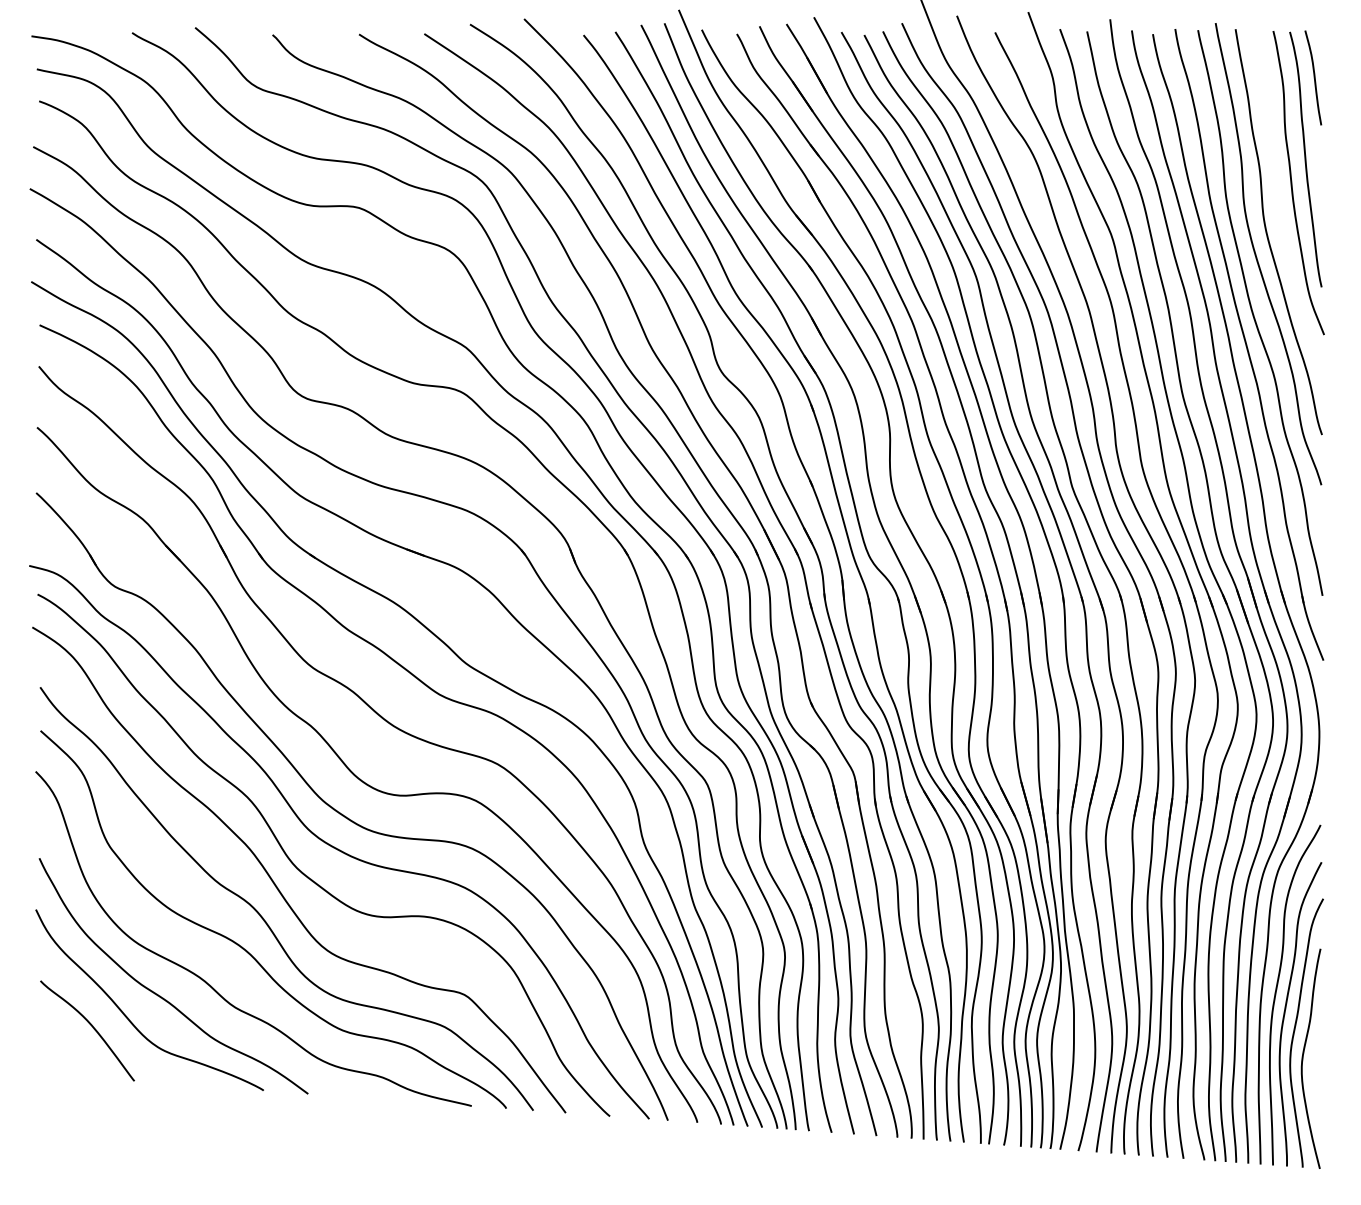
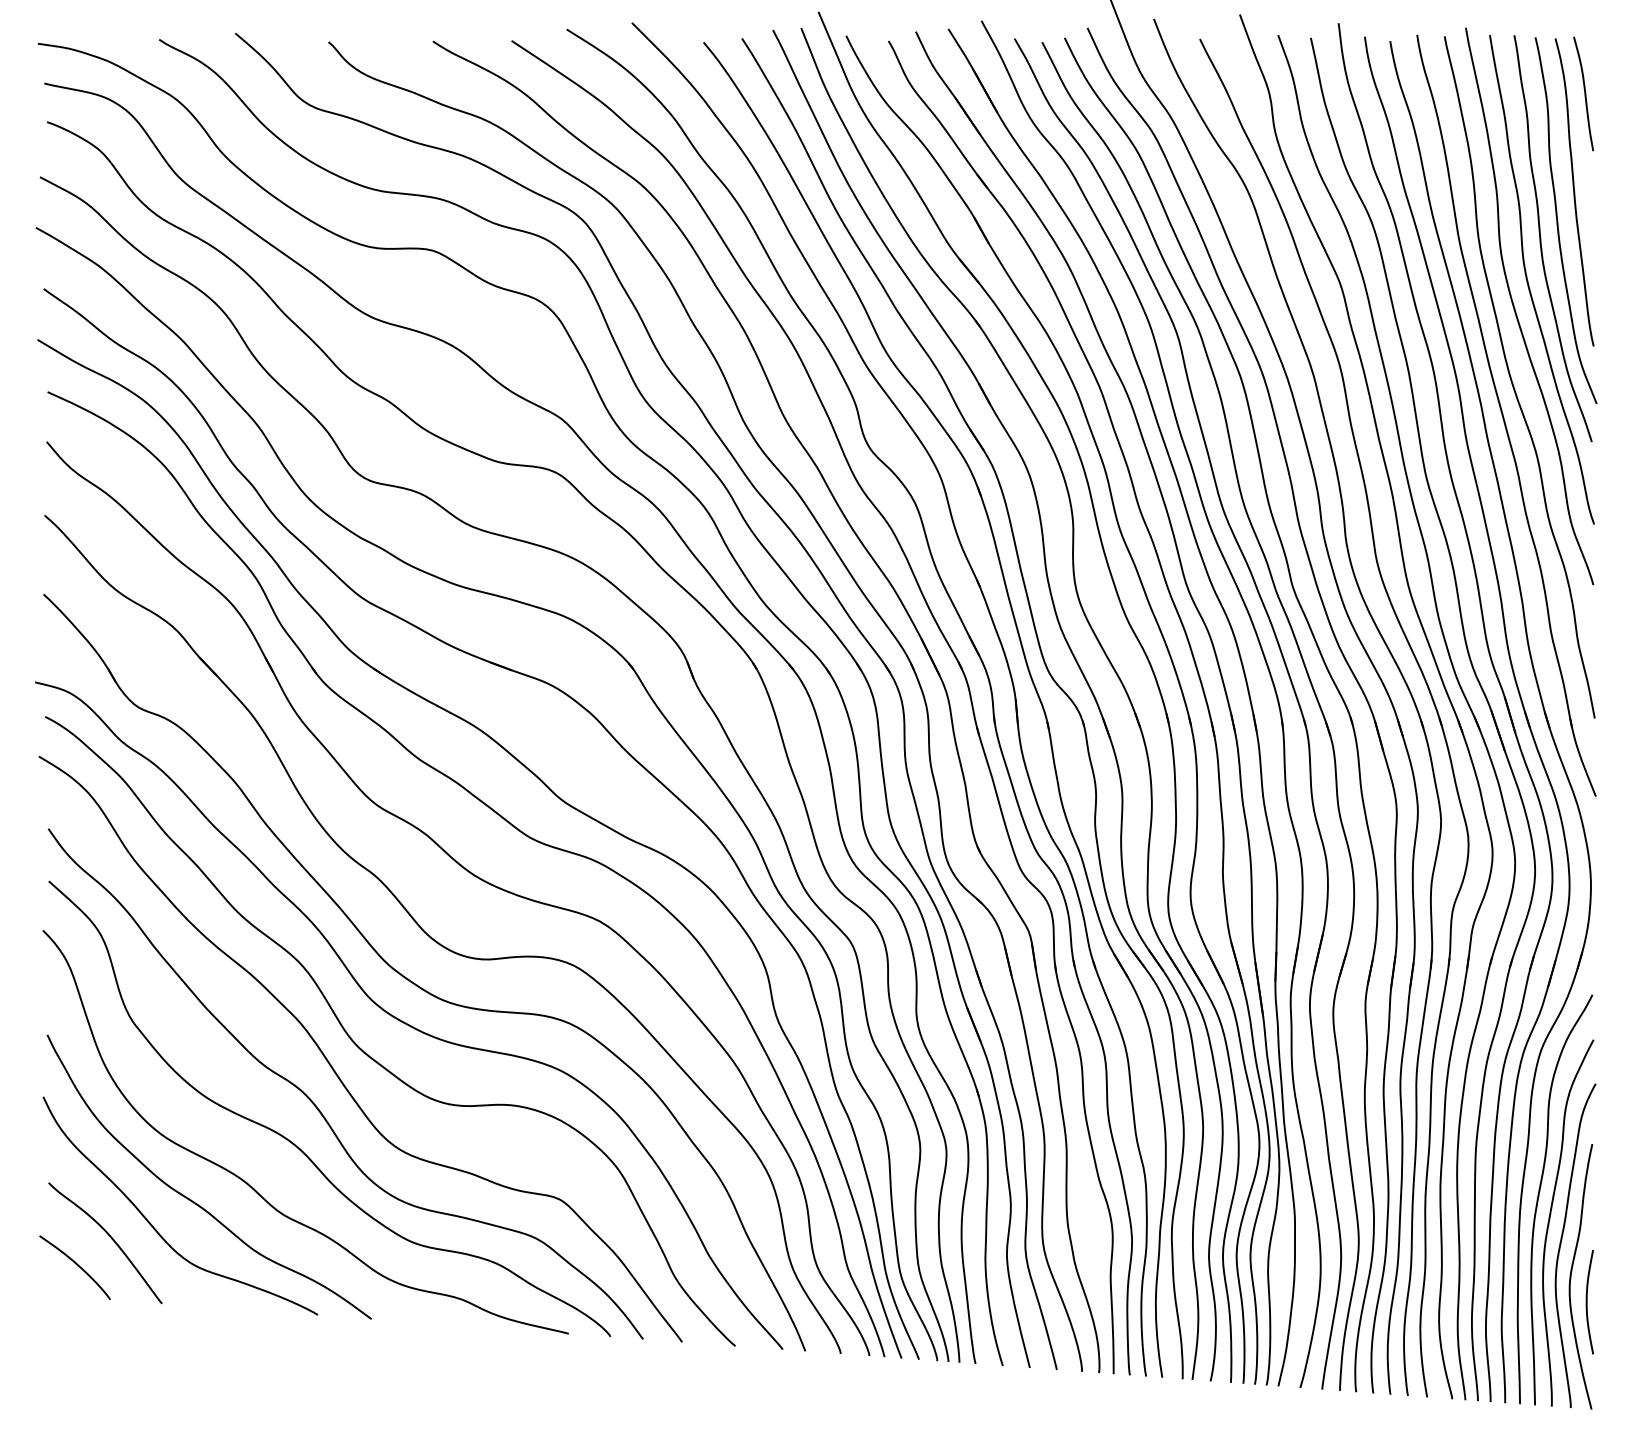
curve: (1278, 197) -> (1541, 238), added
curve: (63, 1049) -> (76, 1265), added
curve: (1316, 1079) -> (1587, 1301), added

